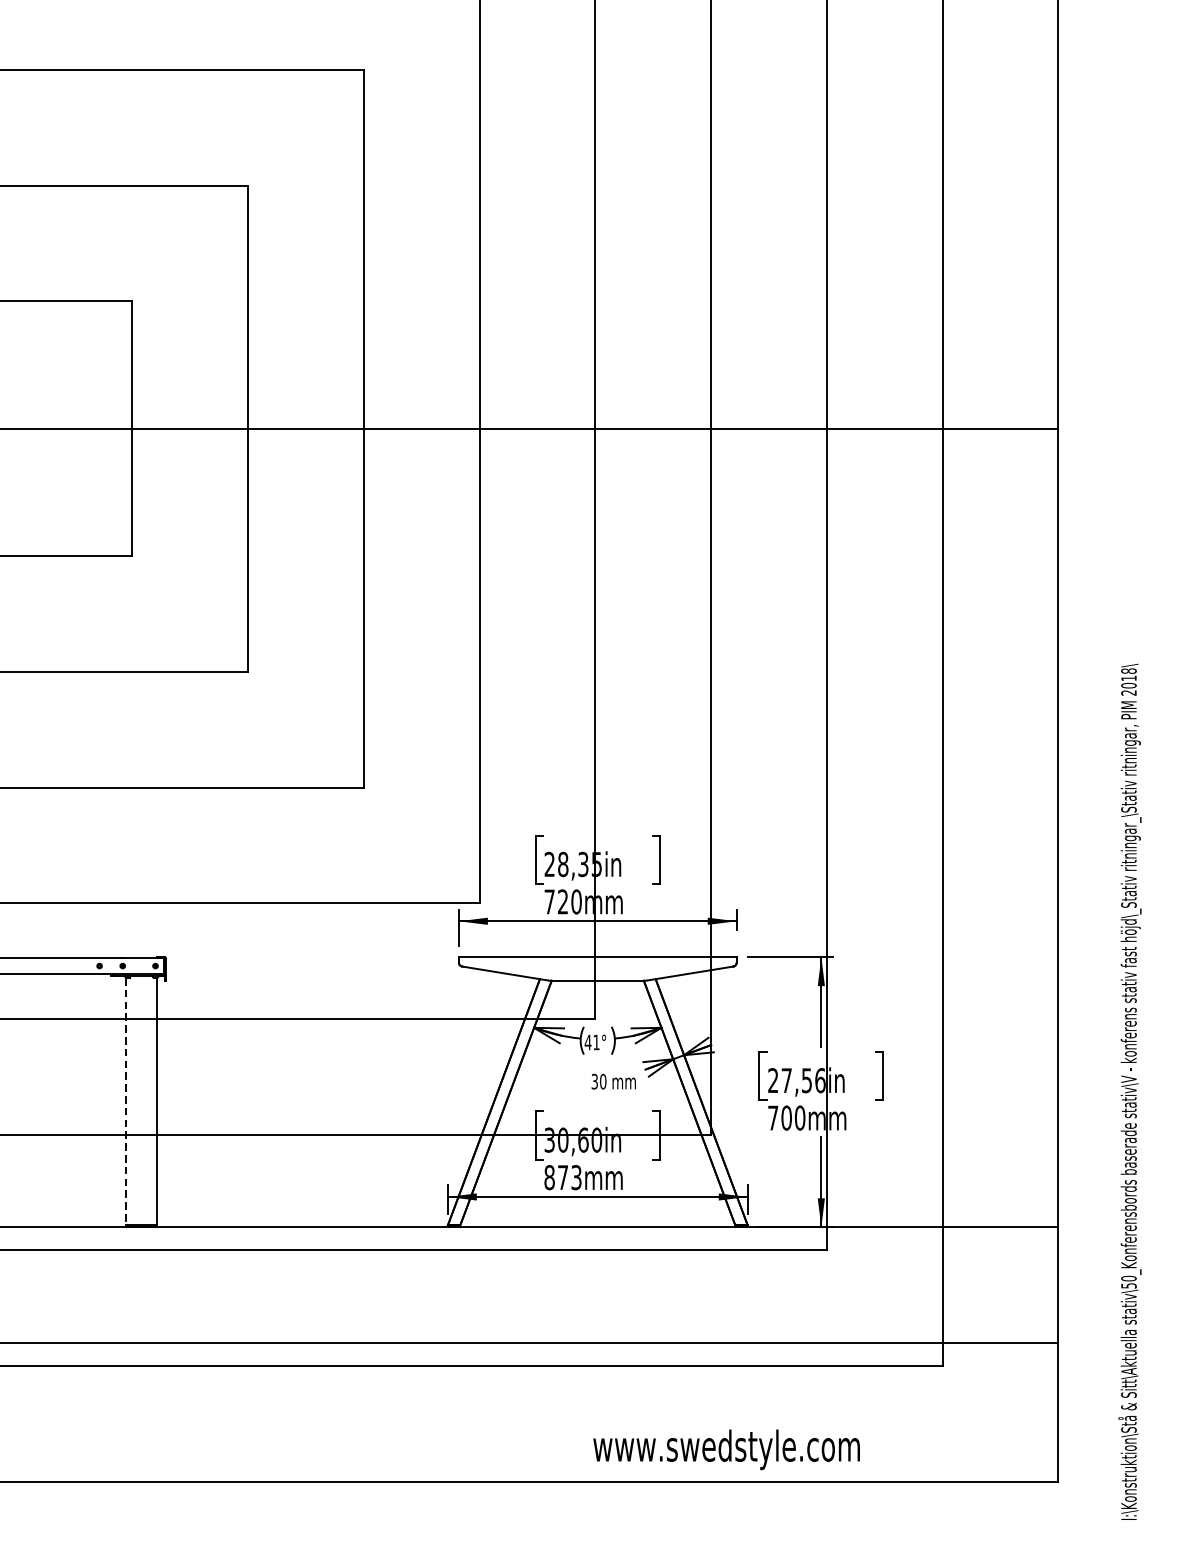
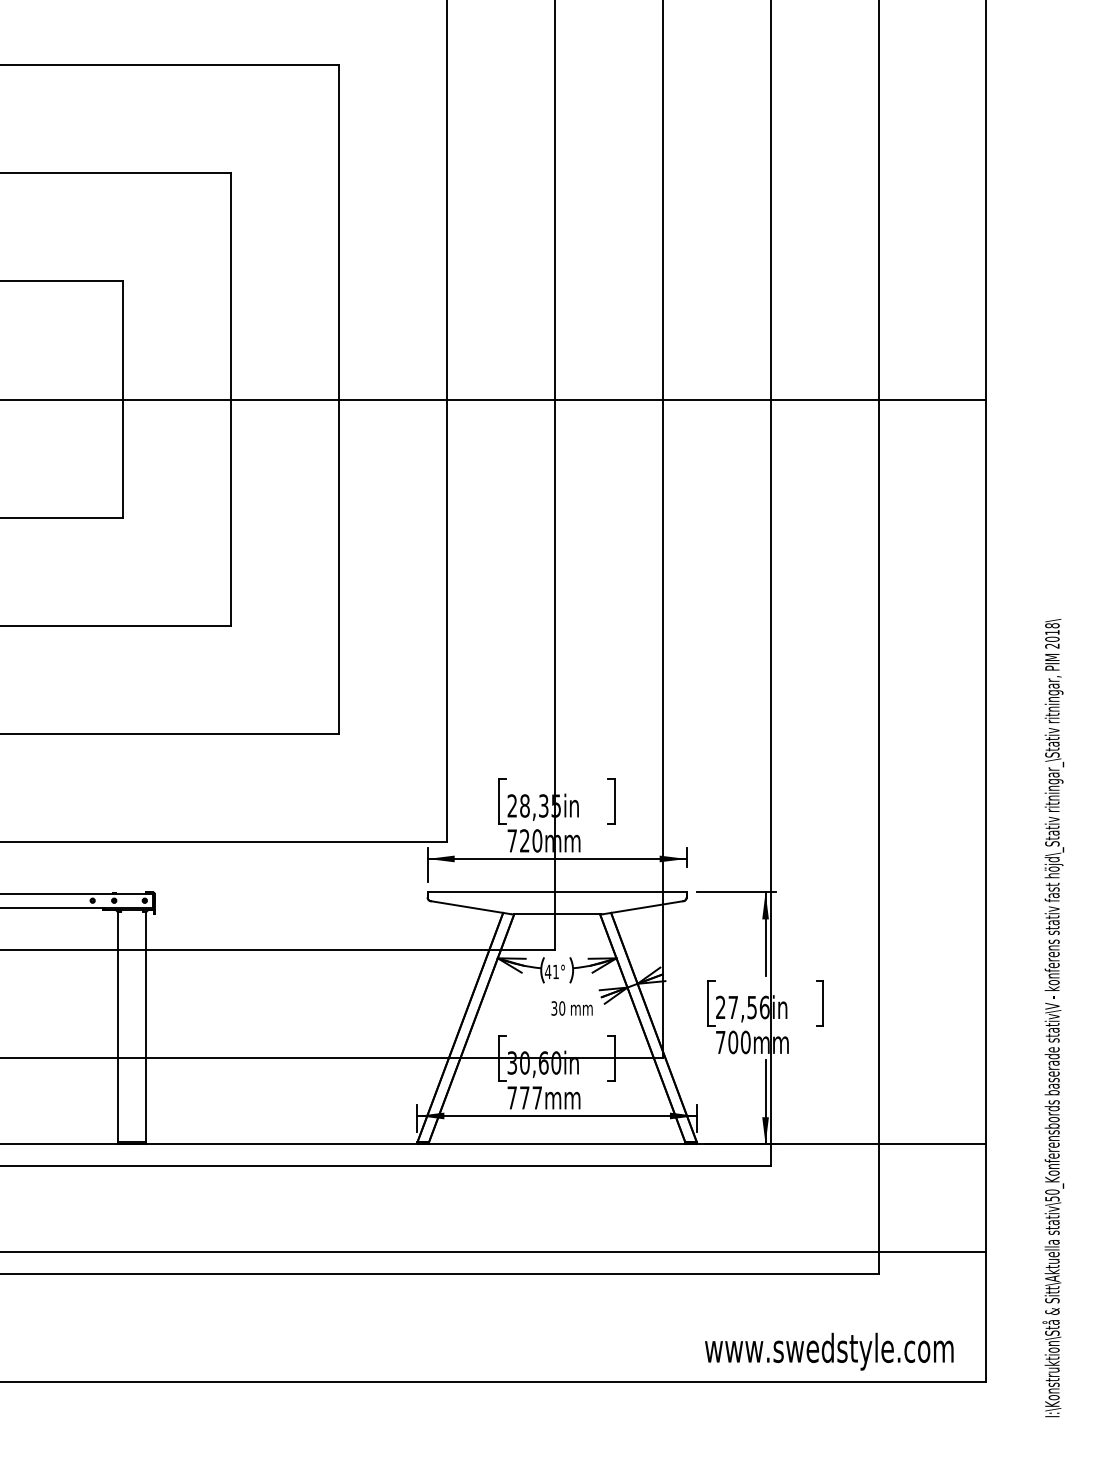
line: (126, 1102) -> (117, 1027), dashed -> solid
text: (562, 1177) -> (524, 1097), 873mm -> 777mm
text: (726, 1449) -> (829, 1351), moved

